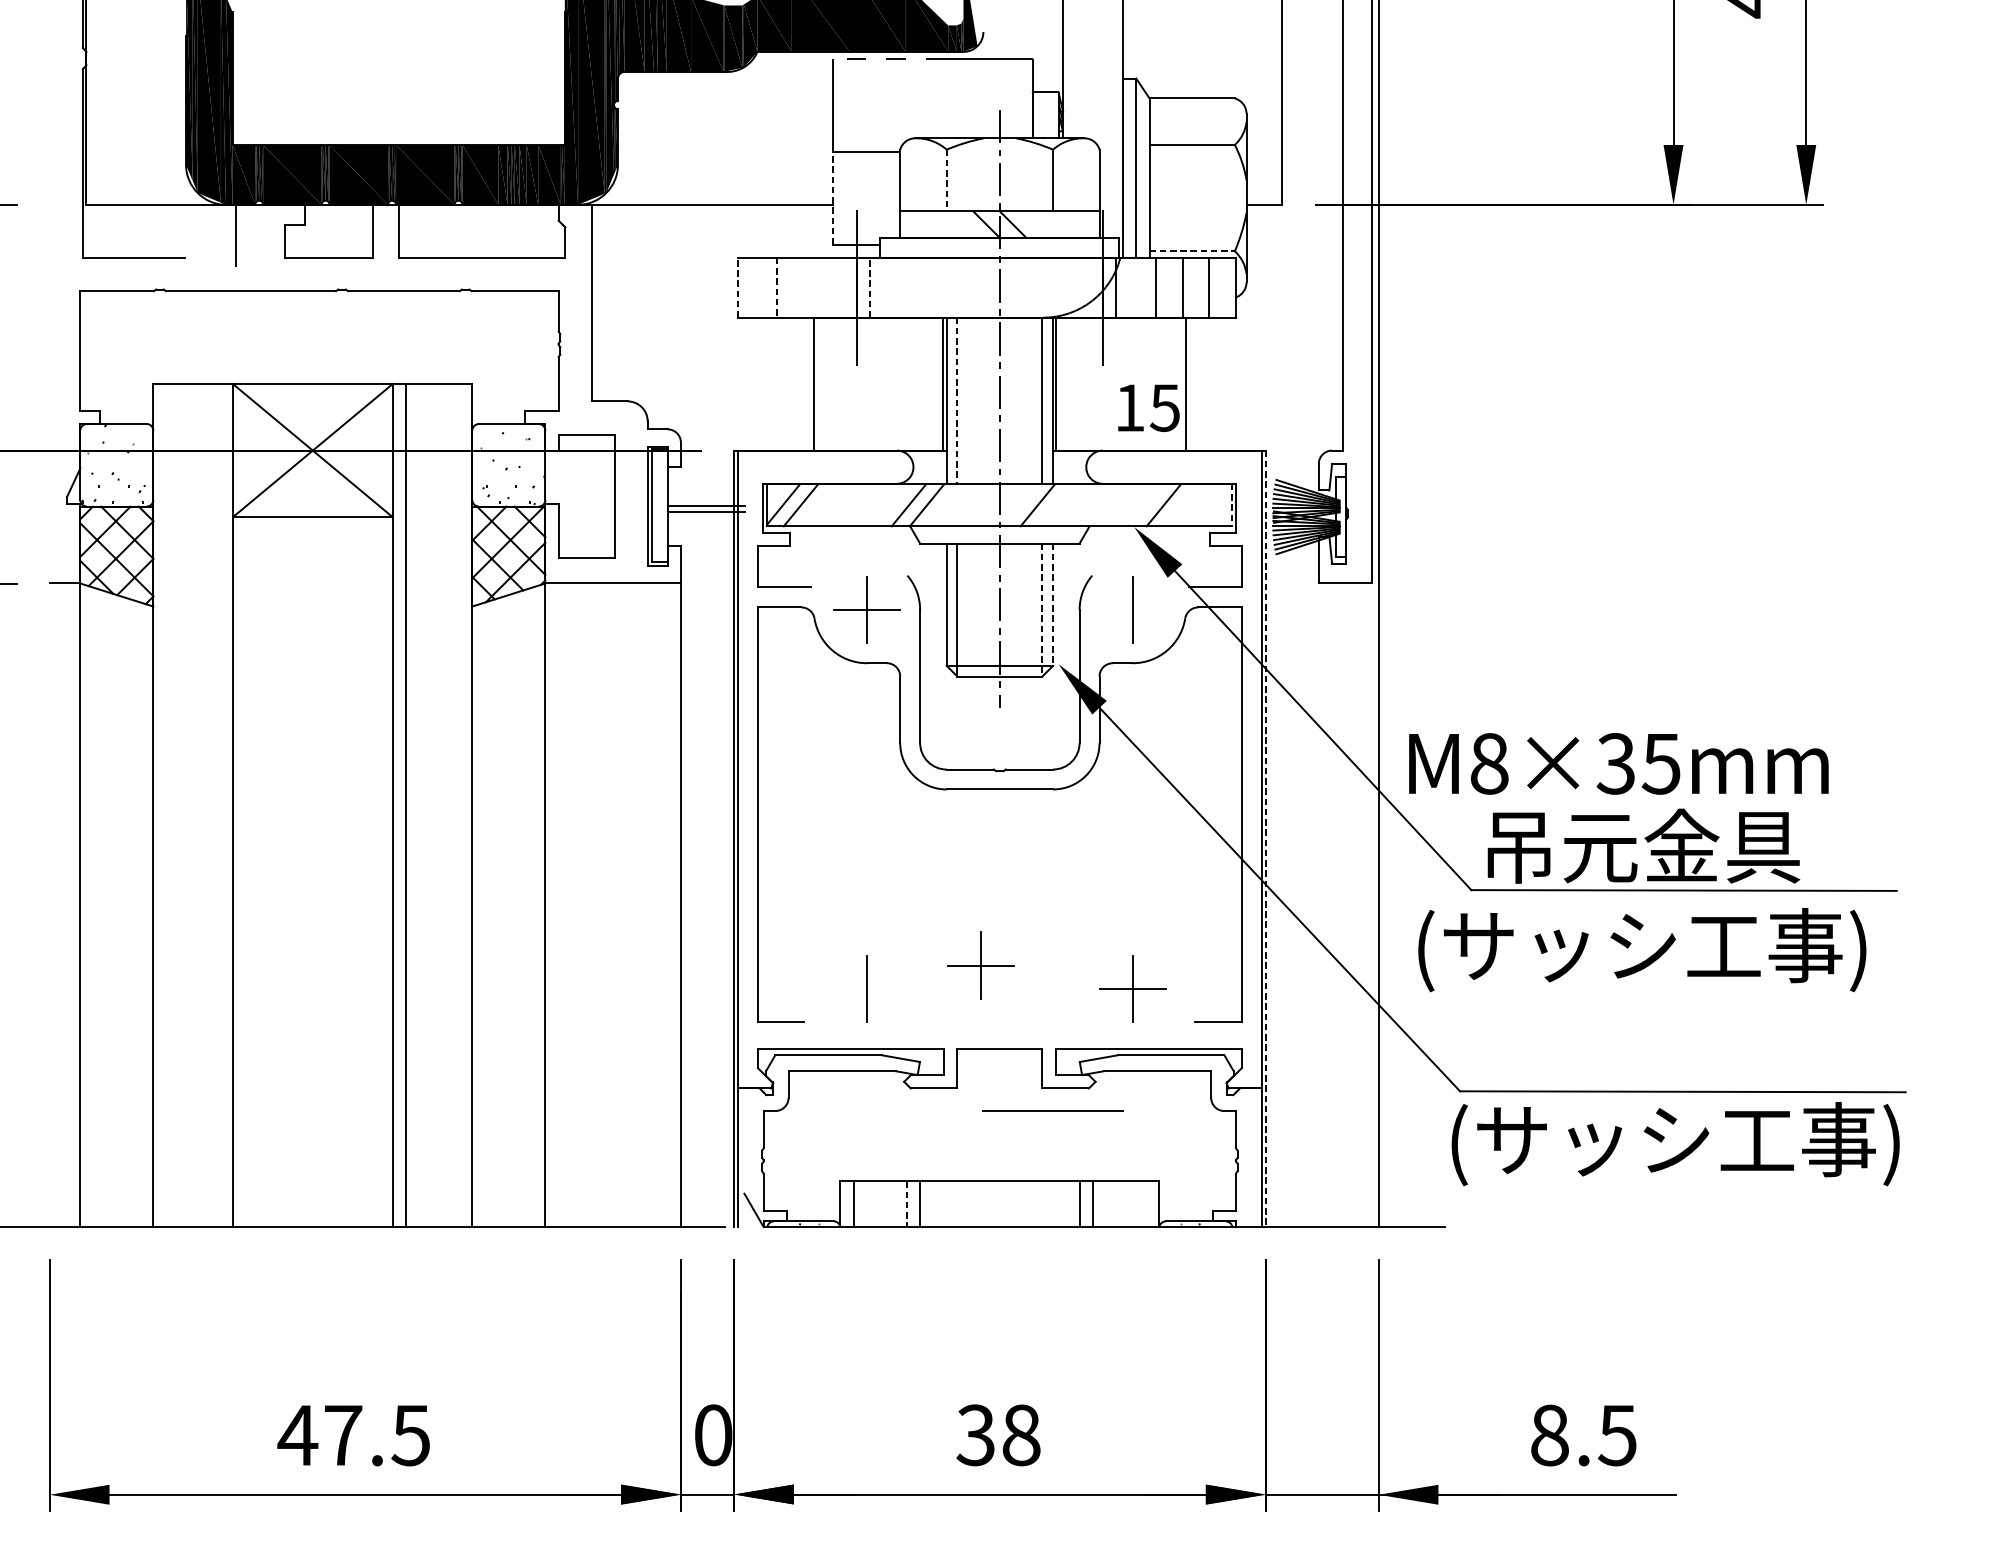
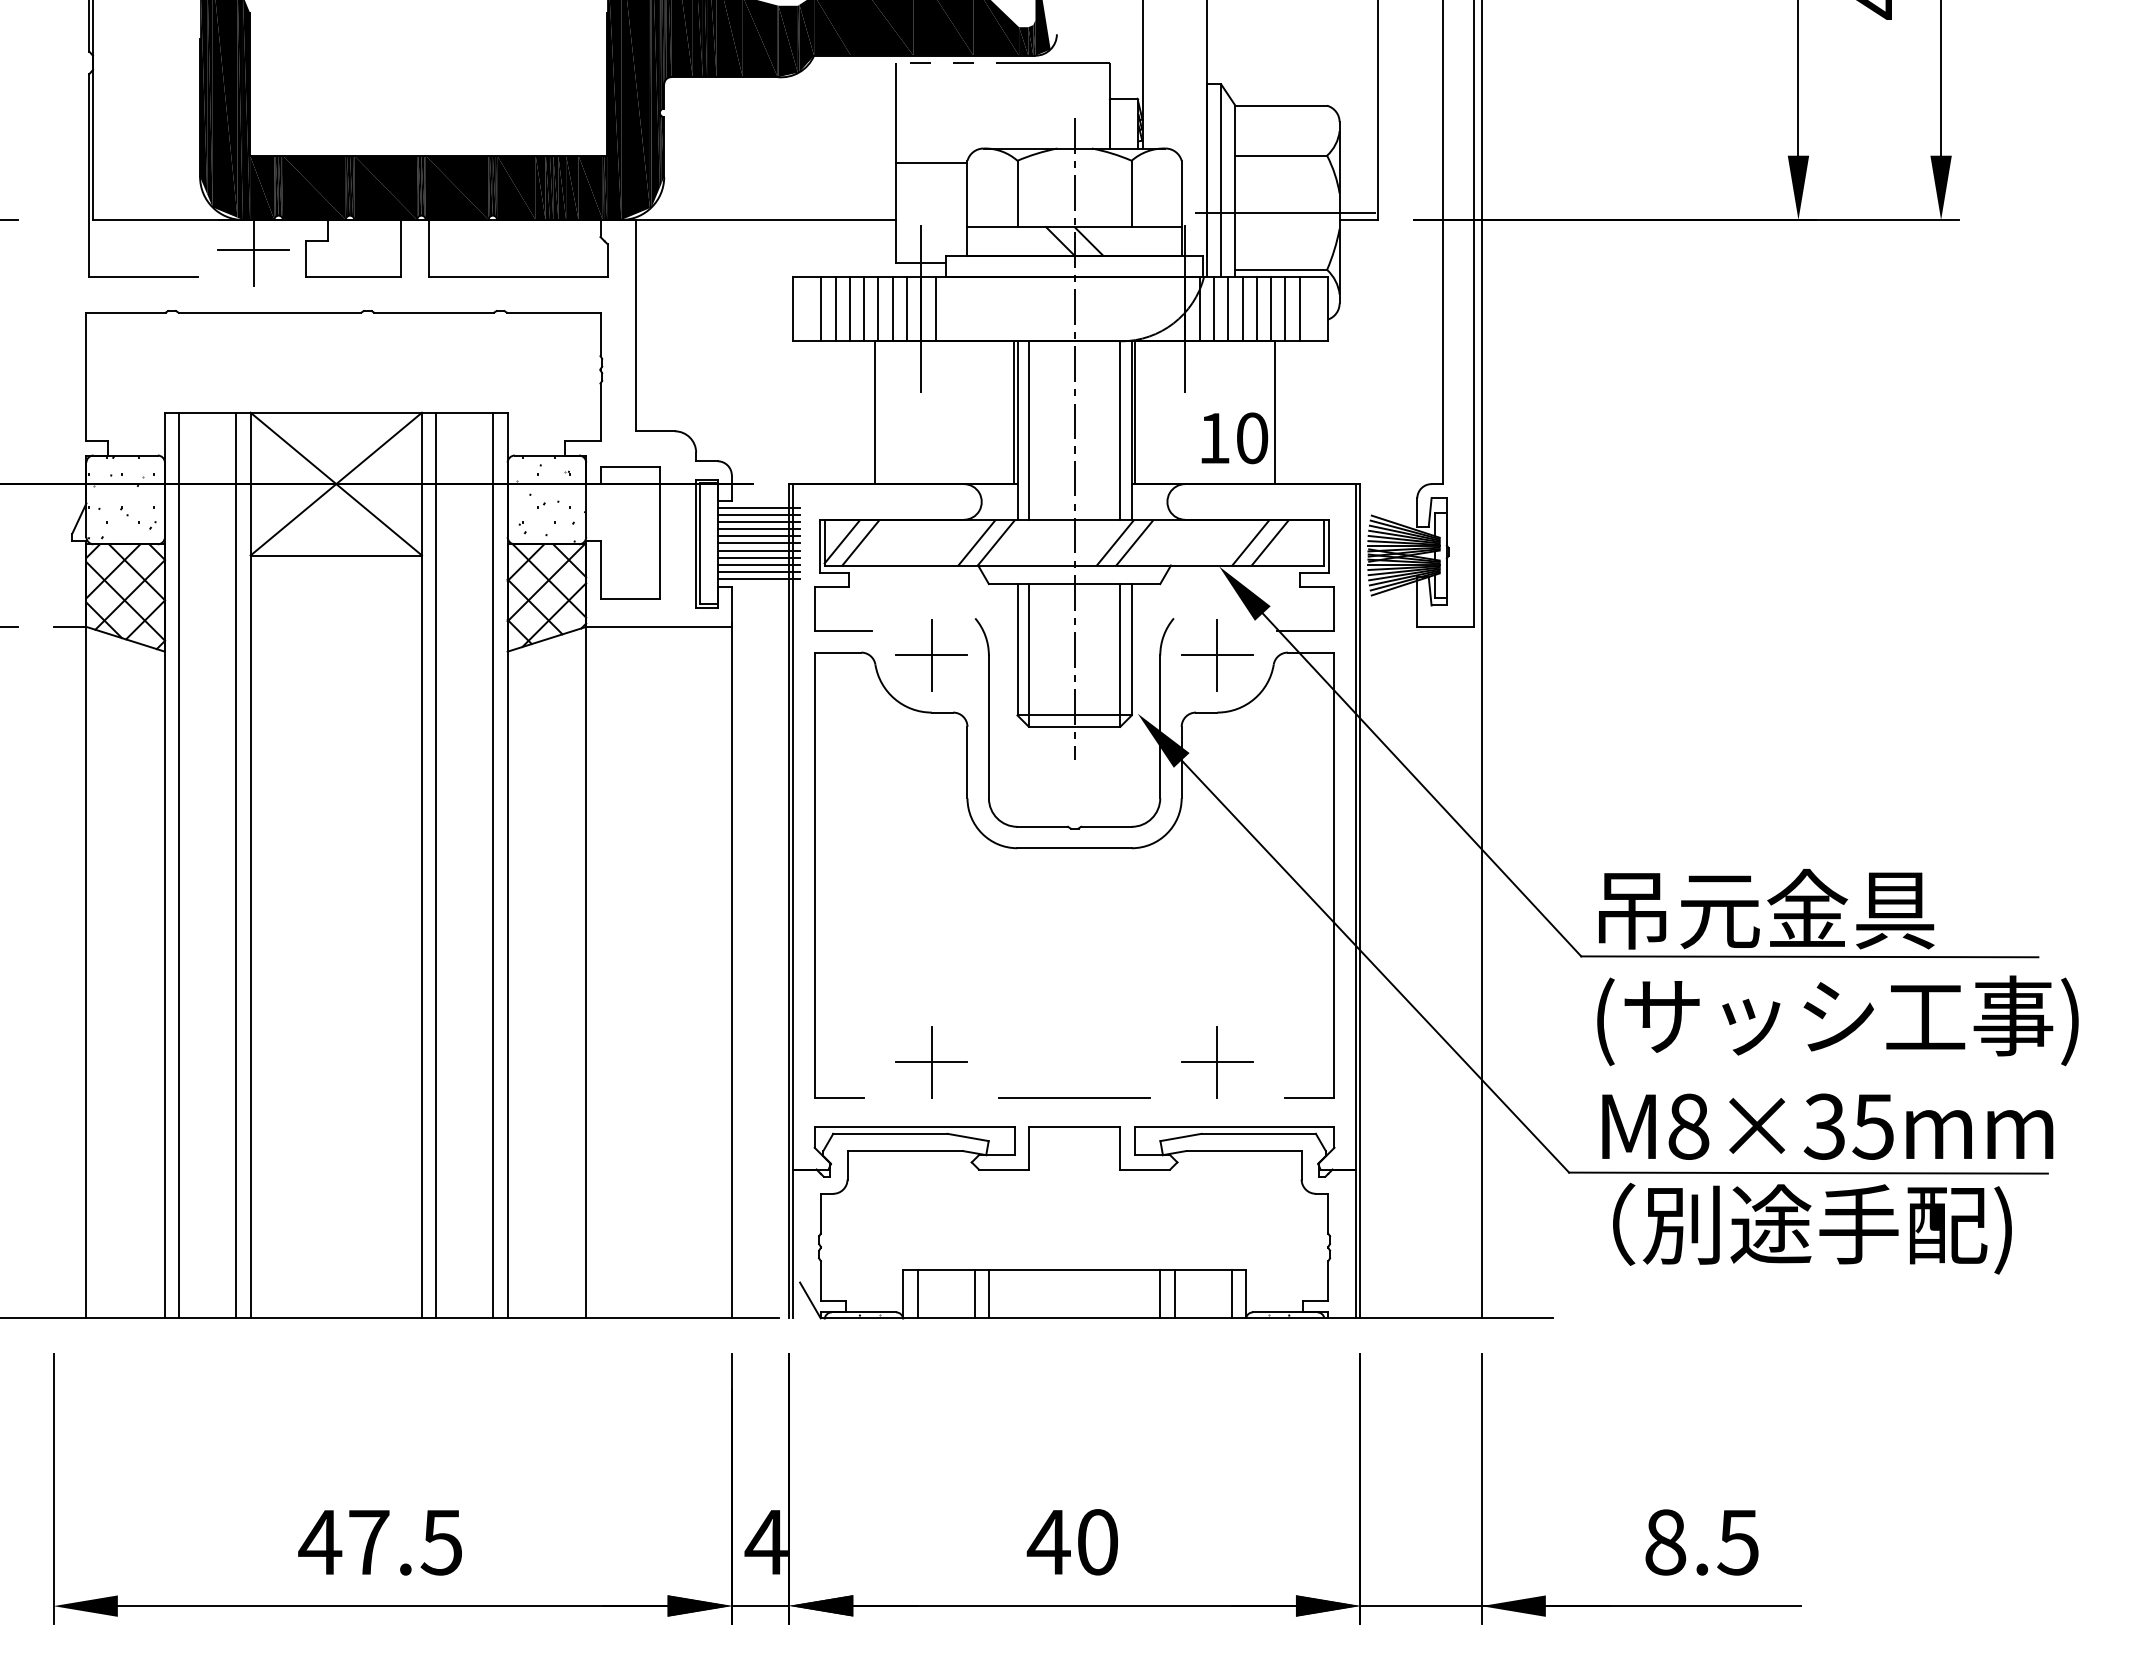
line: (946, 181) -> (1017, 194), dashed -> solid
line: (833, 197) -> (895, 212), dashed -> solid
line: (1196, 197) -> (1285, 212), added
line: (235, 232) -> (253, 249), added
line: (1192, 250) -> (1281, 269), dashed -> solid
line: (737, 287) -> (792, 308), dashed -> solid
line: (870, 287) -> (935, 308), dashed -> solid
line: (764, 288) -> (821, 309), added
line: (777, 288) -> (835, 309), dashed -> solid
line: (790, 288) -> (849, 309), added
line: (804, 288) -> (864, 309), added
line: (817, 288) -> (878, 309), added
line: (830, 288) -> (892, 309), added
line: (843, 288) -> (906, 309), added
line: (1129, 288) -> (1213, 309), added
line: (1143, 288) -> (1228, 309), added
line: (1169, 288) -> (1256, 309), added
line: (1196, 288) -> (1285, 309), added
line: (956, 401) -> (1028, 431), dashed -> solid
text: (1164, 408) -> (1251, 438), 15 -> 10
line: (705, 472) -> (758, 507), added
line: (705, 478) -> (758, 514), added
line: (705, 486) -> (758, 522), added
line: (705, 492) -> (758, 529), added
line: (705, 499) -> (758, 536), added
line: (1055, 504) -> (1134, 542), added
line: (1181, 504) -> (1269, 542), added
line: (1232, 504) -> (1324, 542), dashed -> solid
line: (705, 518) -> (758, 557), added
line: (705, 525) -> (758, 564), added
line: (705, 531) -> (758, 571), added
line: (705, 539) -> (758, 579), added
line: (1052, 604) -> (1131, 649), dashed -> solid
line: (1132, 610) -> (1217, 655), added
line: (1042, 611) -> (1120, 656), dashed -> solid
text: (1618, 763) -> (1827, 1126), moved
line: (166, 805) -> (179, 865), added
line: (219, 805) -> (236, 865), added
line: (459, 805) -> (493, 865), added
line: (1265, 839) -> (1360, 901), dashed -> solid
text: (1641, 949) -> (1837, 1020), moved
part: (981, 965) -> (1054, 1037), removed
line: (866, 988) -> (931, 1062), added
line: (1052, 1110) -> (1074, 1097), moved
text: (1675, 1143) -> (1800, 1228), (サッシ工事) -> （別途手配)
line: (1145, 1203) -> (1231, 1293), added
line: (906, 1204) -> (974, 1294), dashed -> solid
text: (712, 1435) -> (765, 1542), 0 -> 4
text: (997, 1435) -> (1072, 1542), 38 -> 40

